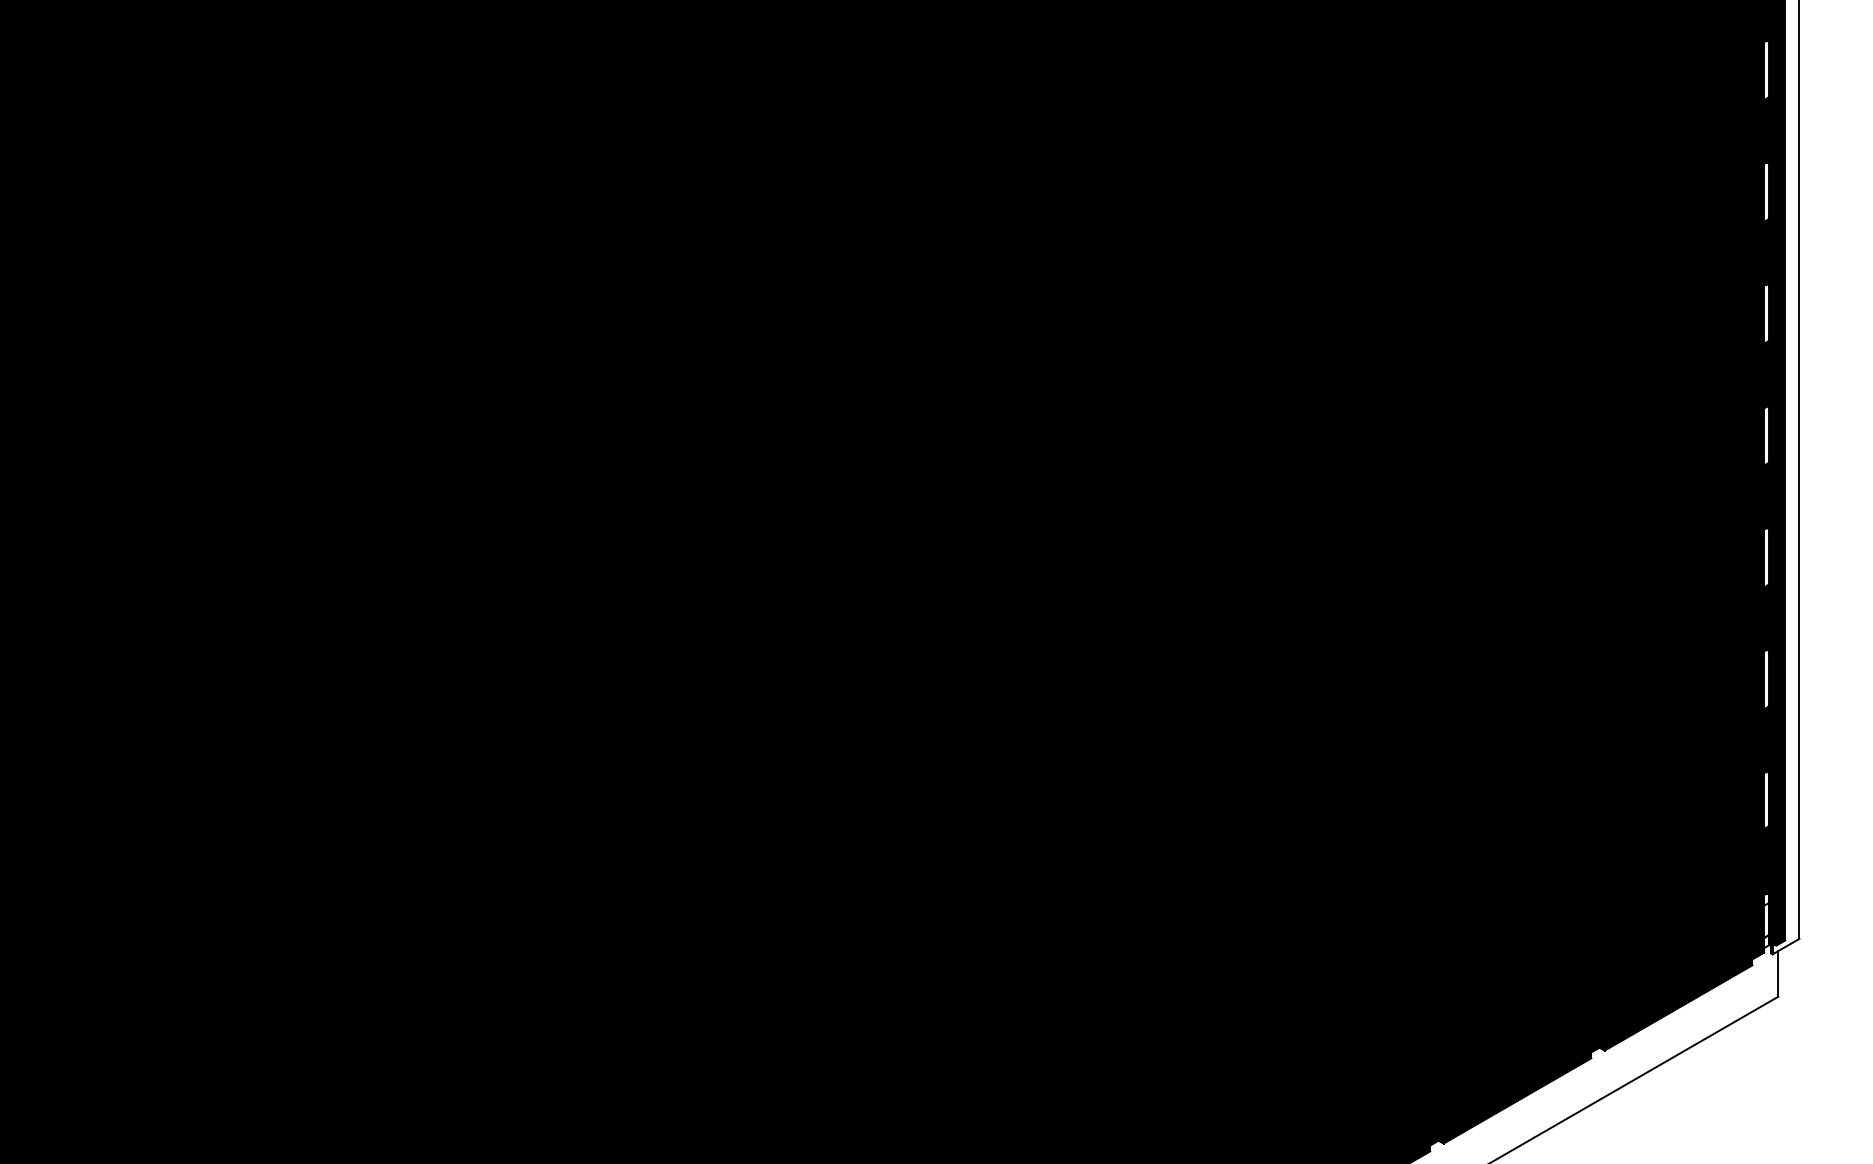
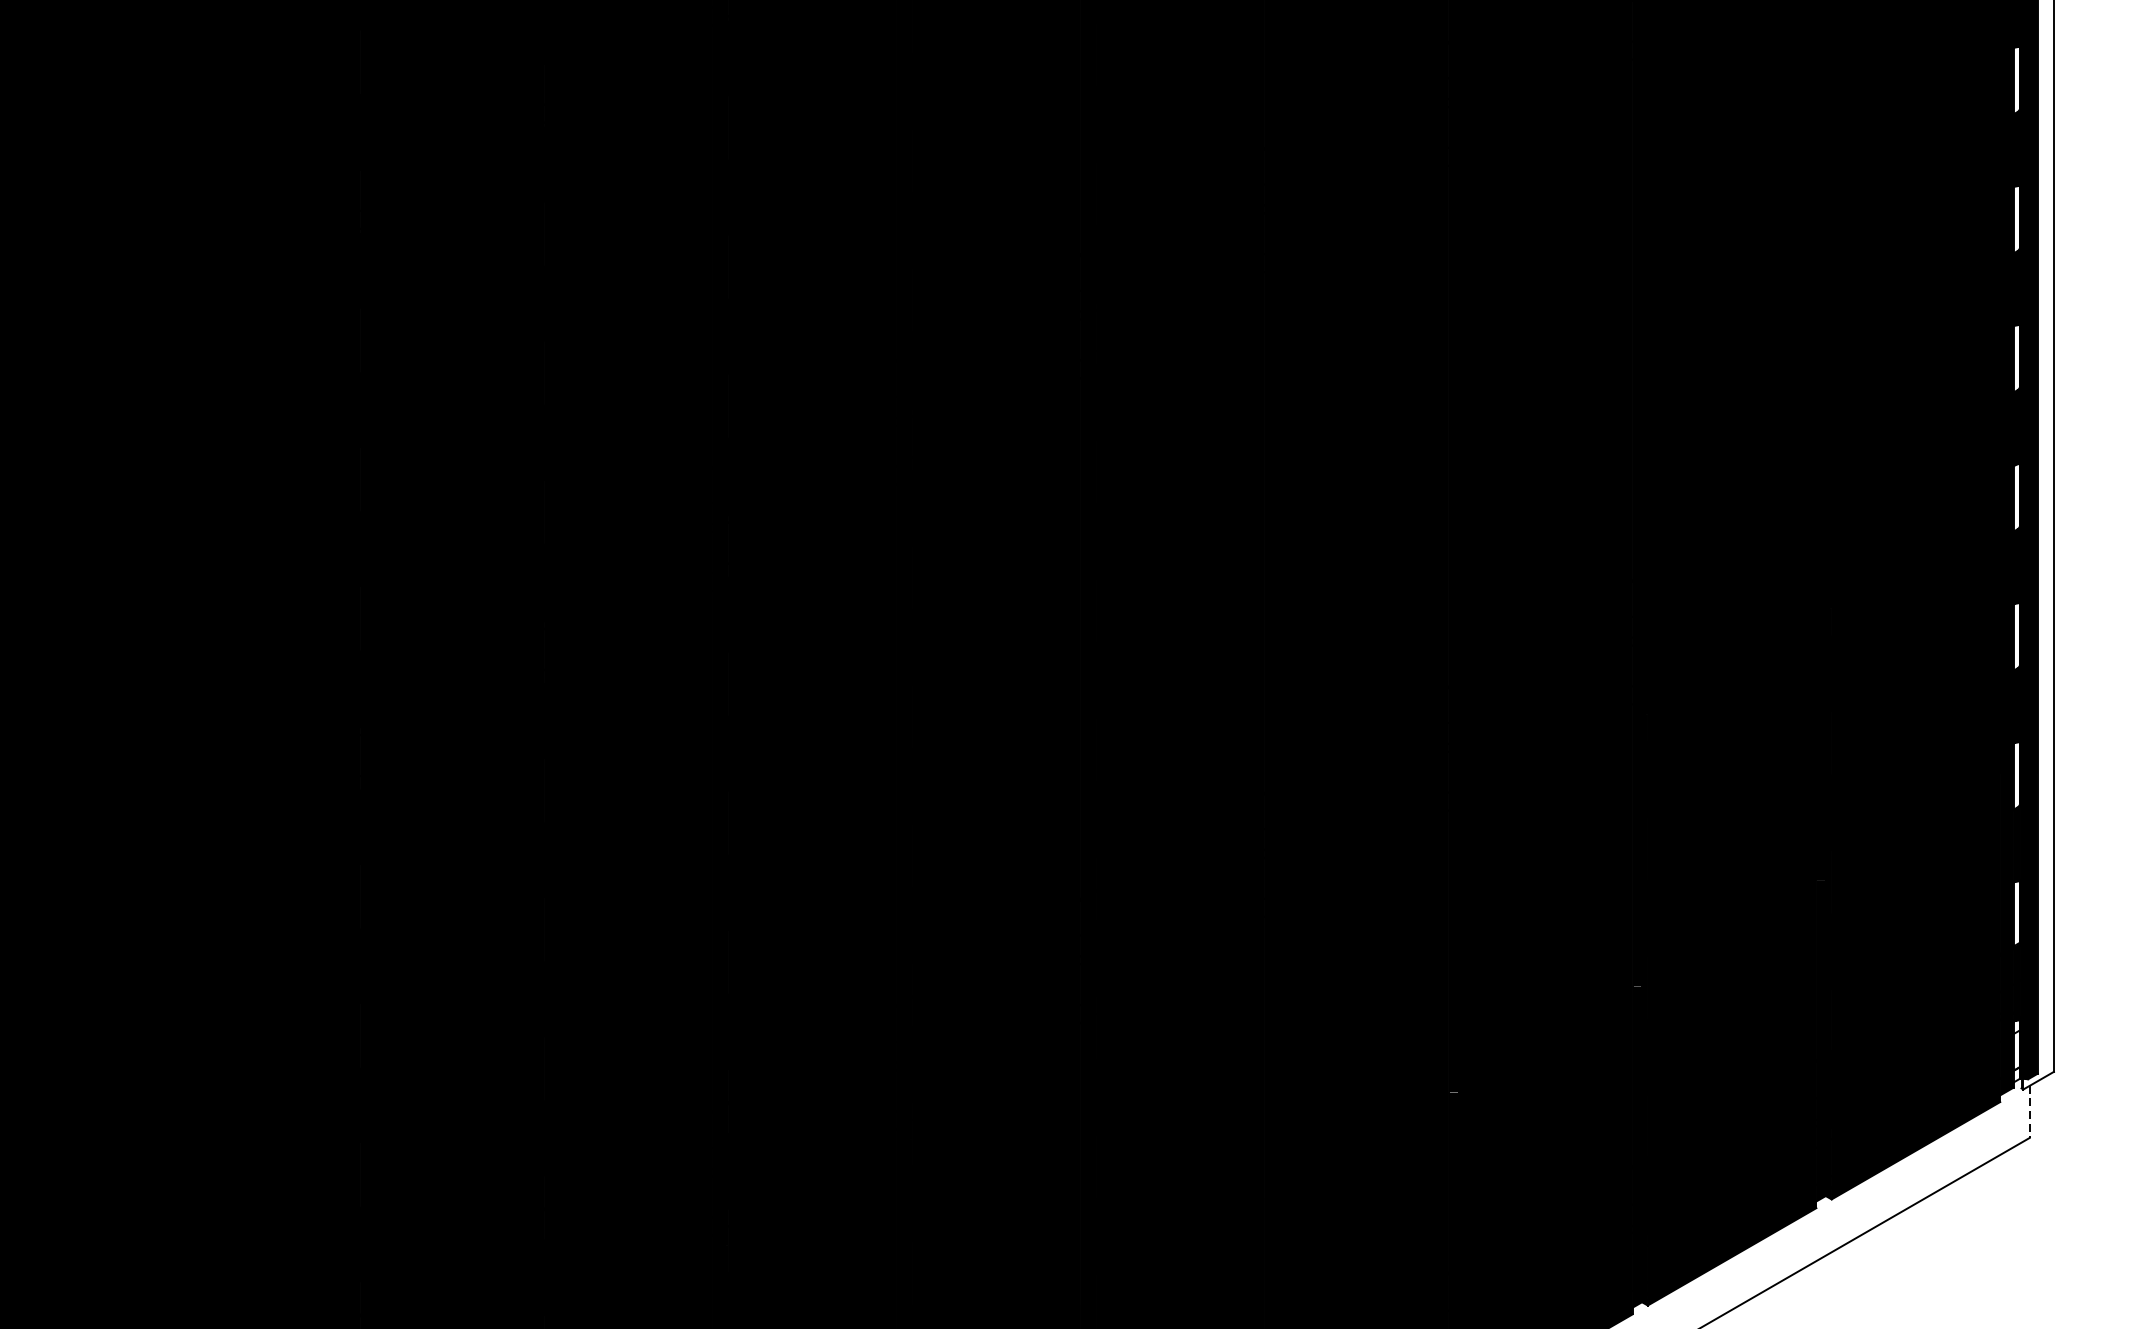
line: (1778, 973) -> (2030, 1111), solid -> dashed

